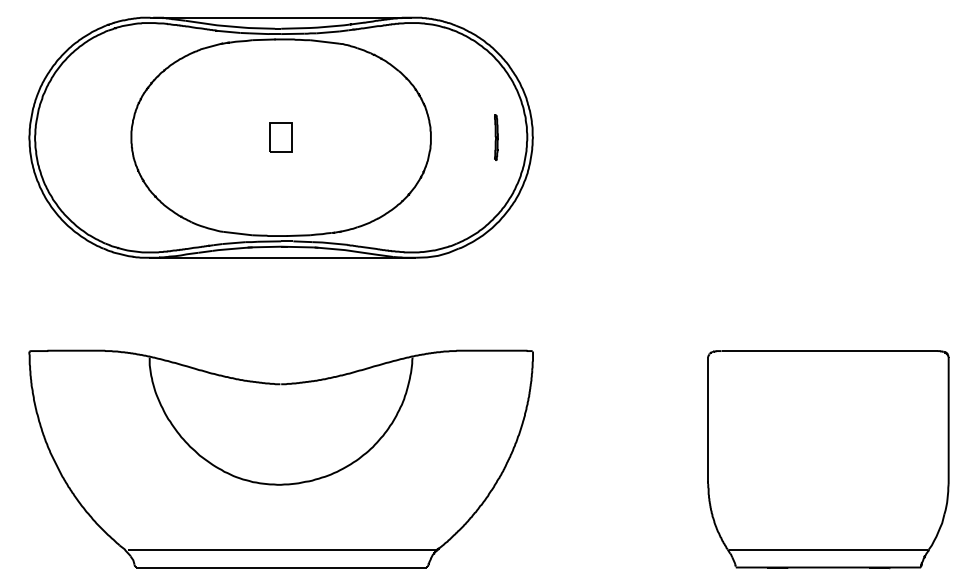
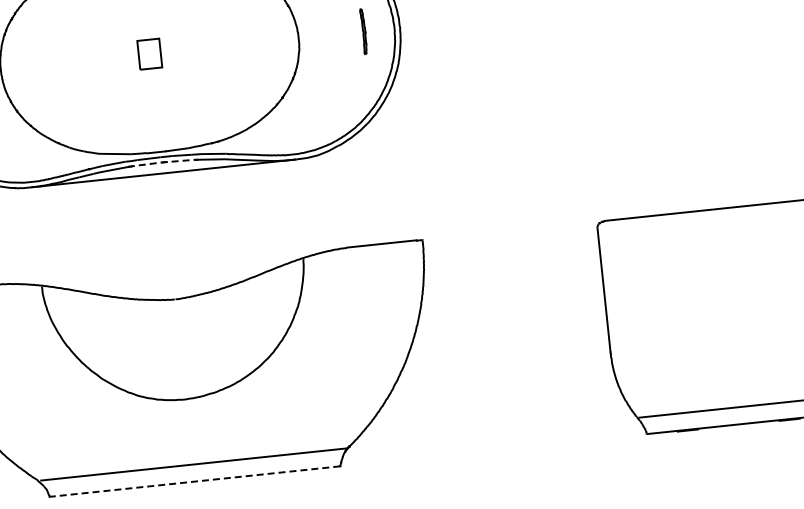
line: (281, 246) -> (161, 162), solid -> dashed
line: (281, 567) -> (195, 481), solid -> dashed

